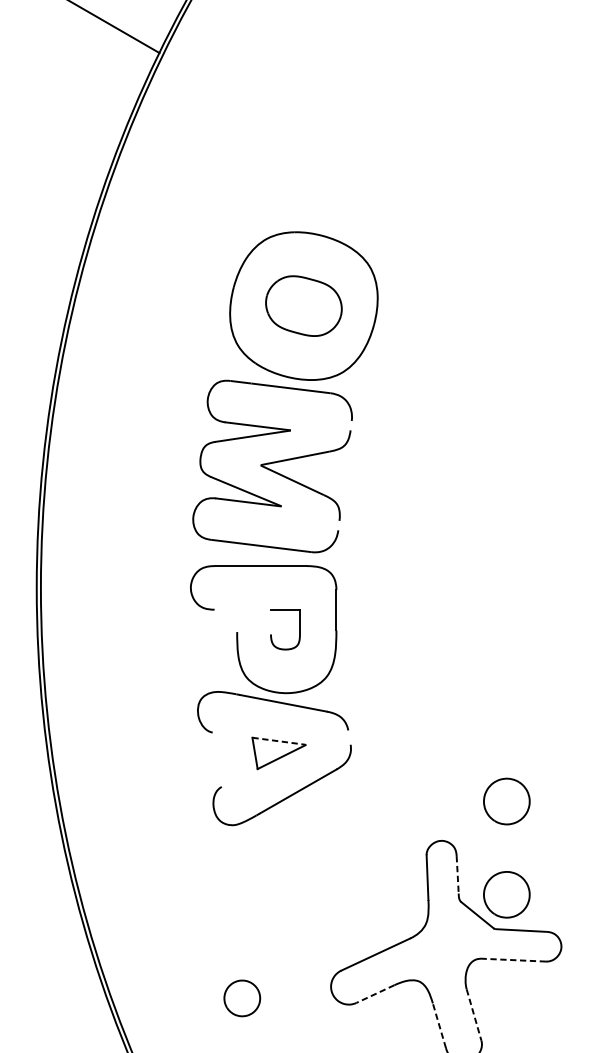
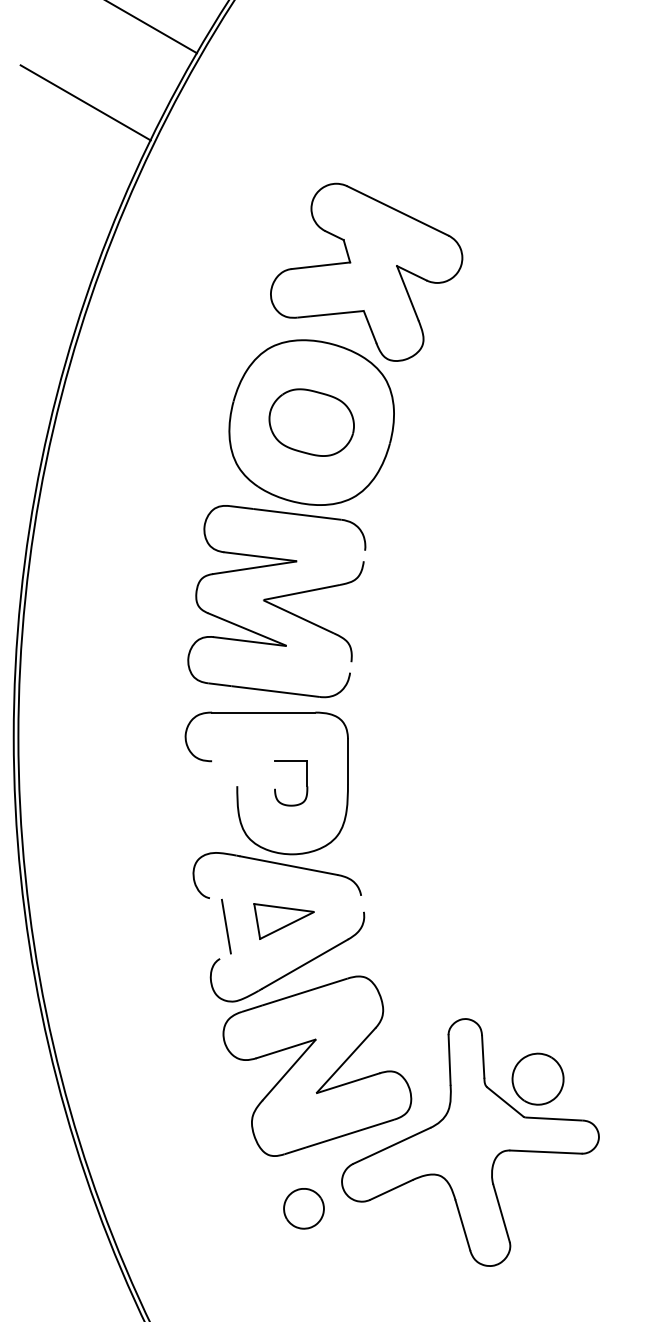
part: (353, 170) -> (366, 271), added
line: (278, 740) -> (283, 907), dashed -> solid
line: (226, 757) -> (225, 926), added
part: (506, 800) -> (537, 974), removed
line: (457, 874) -> (483, 1056), dashed -> solid
part: (309, 882) -> (317, 1065), added
line: (514, 960) -> (546, 1152), dashed -> solid
line: (375, 994) -> (391, 1190), dashed -> solid
part: (241, 998) -> (303, 1208), moved
line: (474, 1015) -> (501, 1213), dashed -> solid
line: (439, 1025) -> (462, 1225), dashed -> solid

